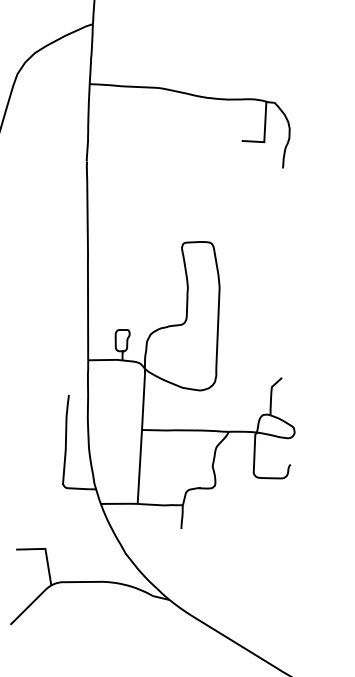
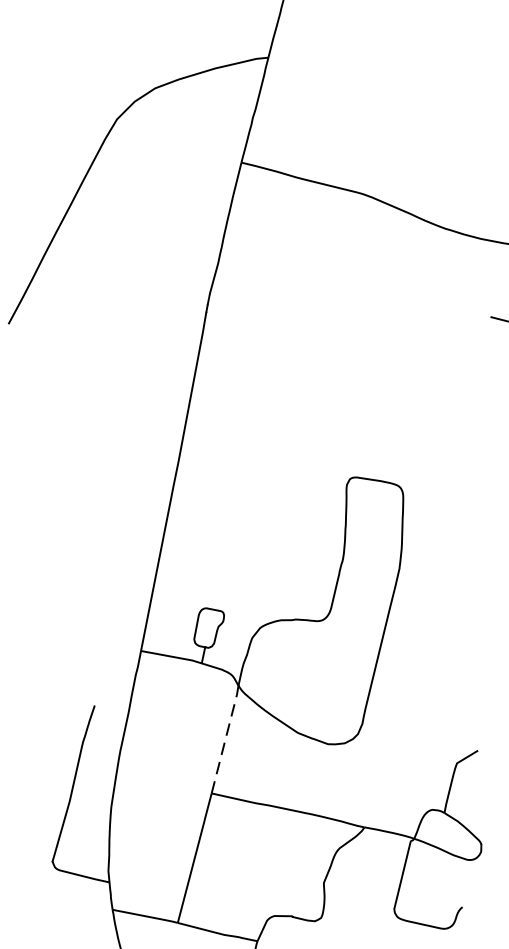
line: (143, 398) -> (225, 738), solid -> dashed

